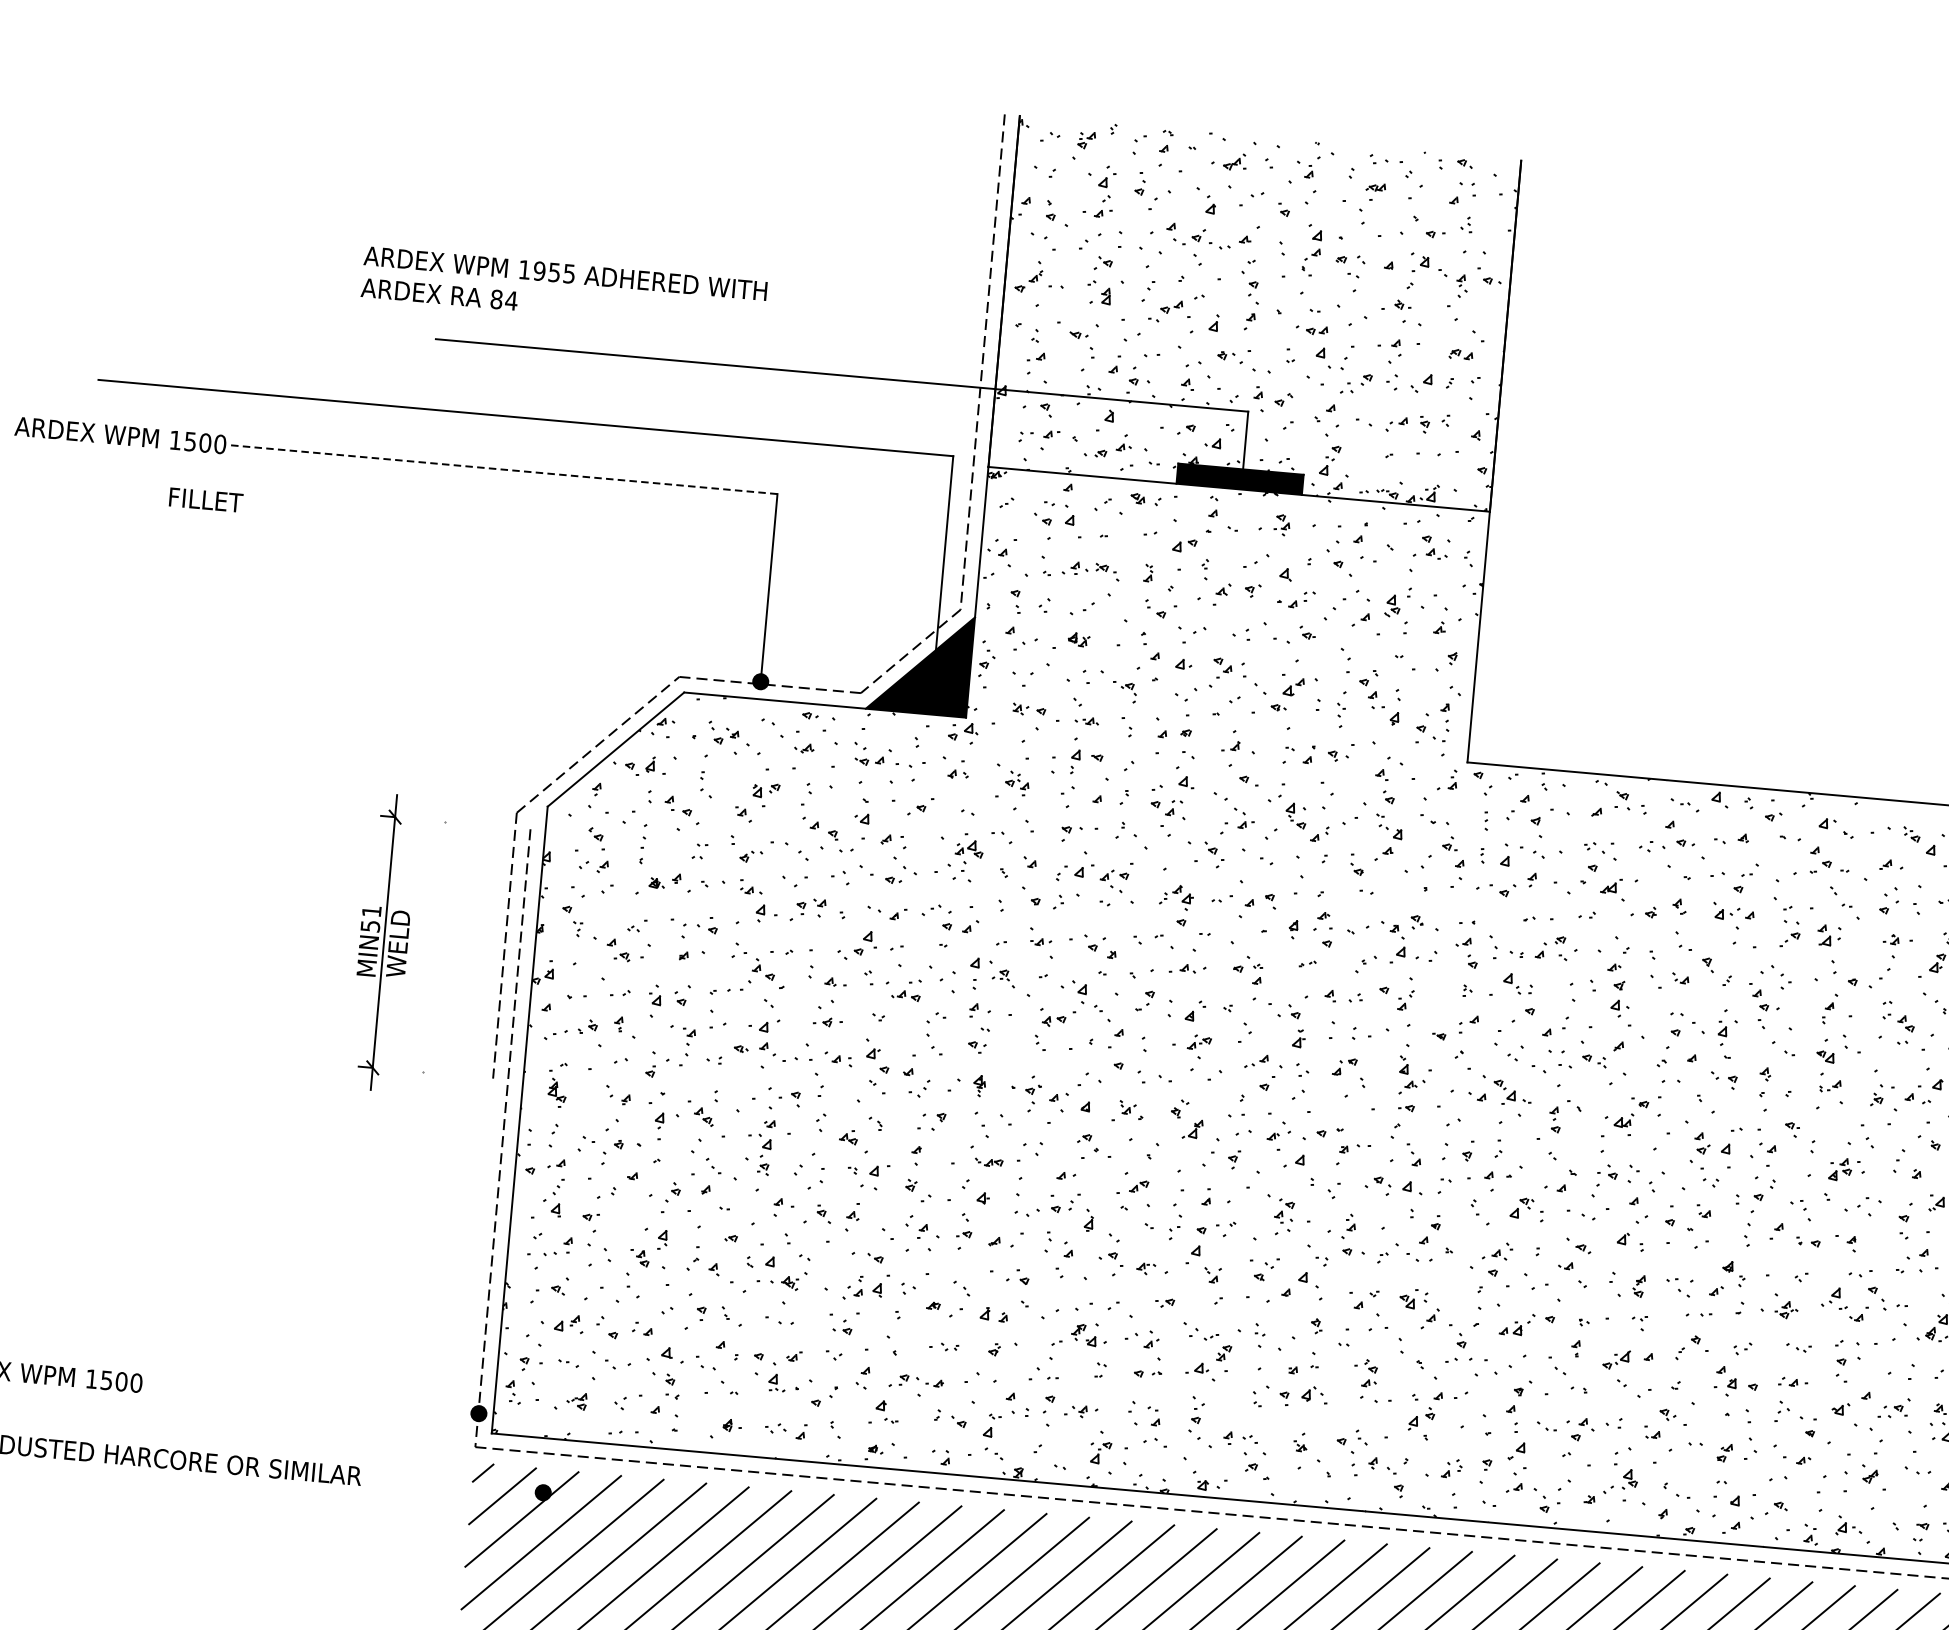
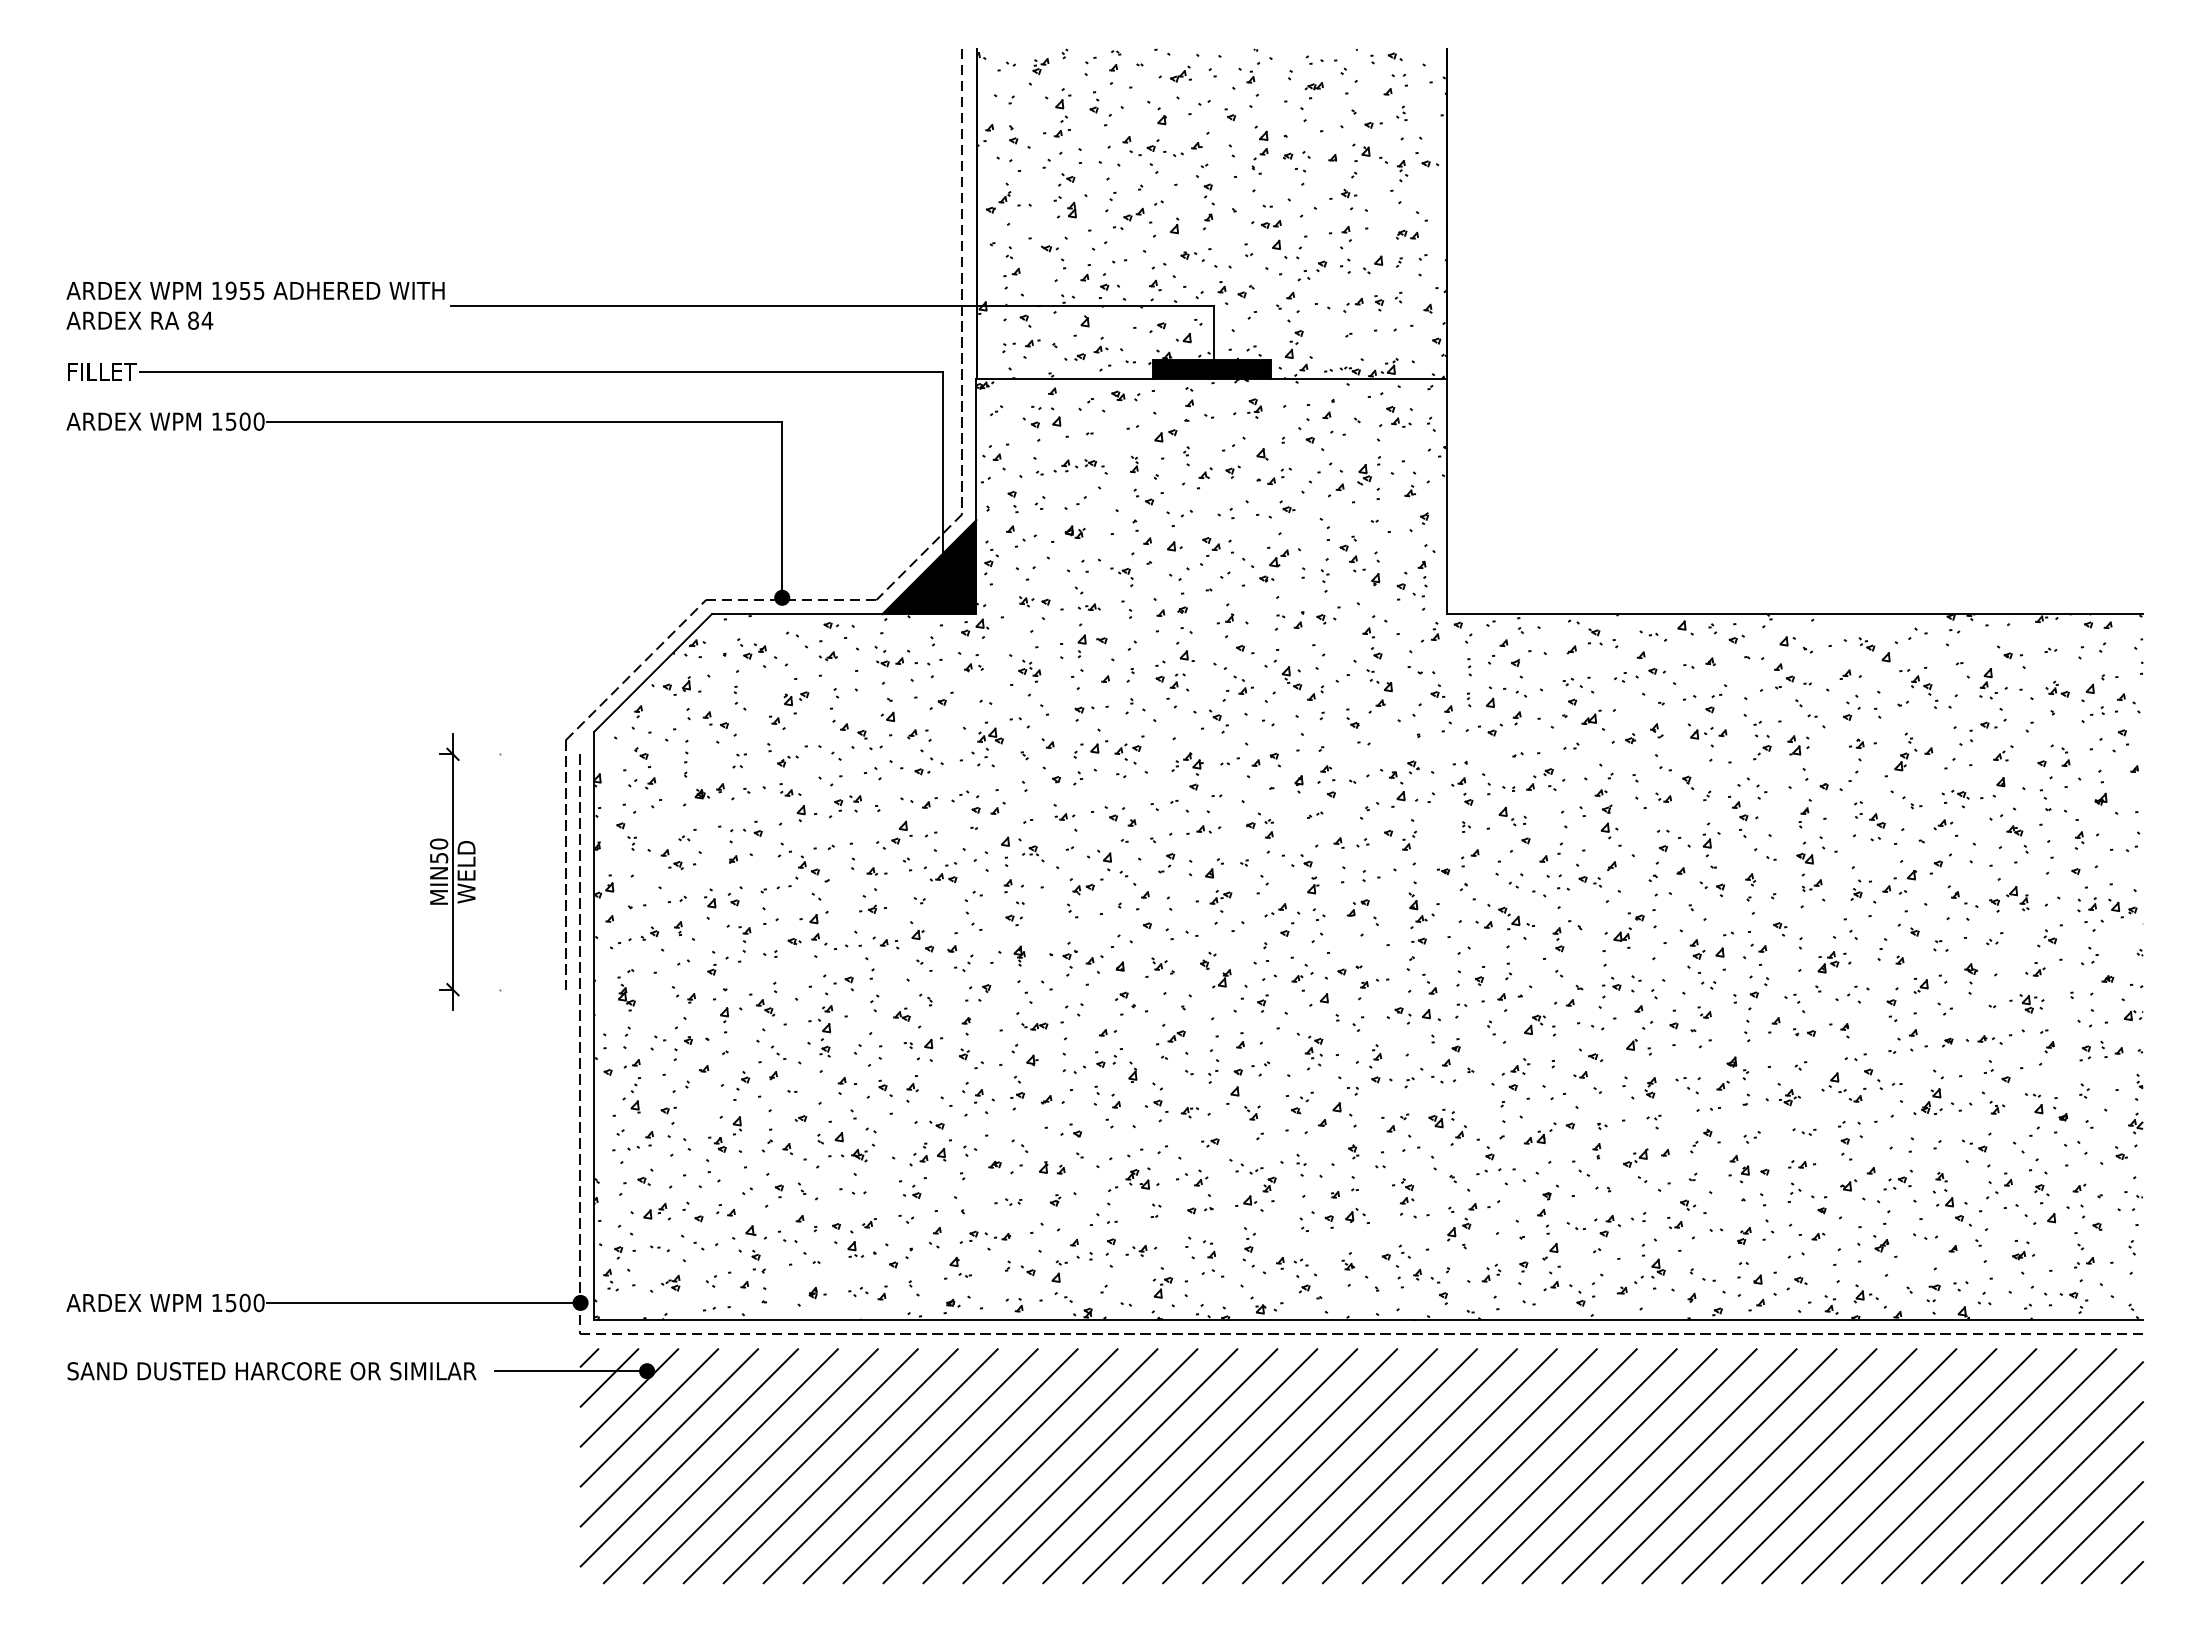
text: (564, 289) -> (255, 305), moved
line: (502, 469) -> (524, 421), dashed -> solid
text: (206, 499) -> (102, 371), moved
text: (372, 910) -> (439, 843), MIN51 -> MIN50
line: (311, 1398) -> (423, 1302), added
line: (461, 1485) -> (570, 1371), added

